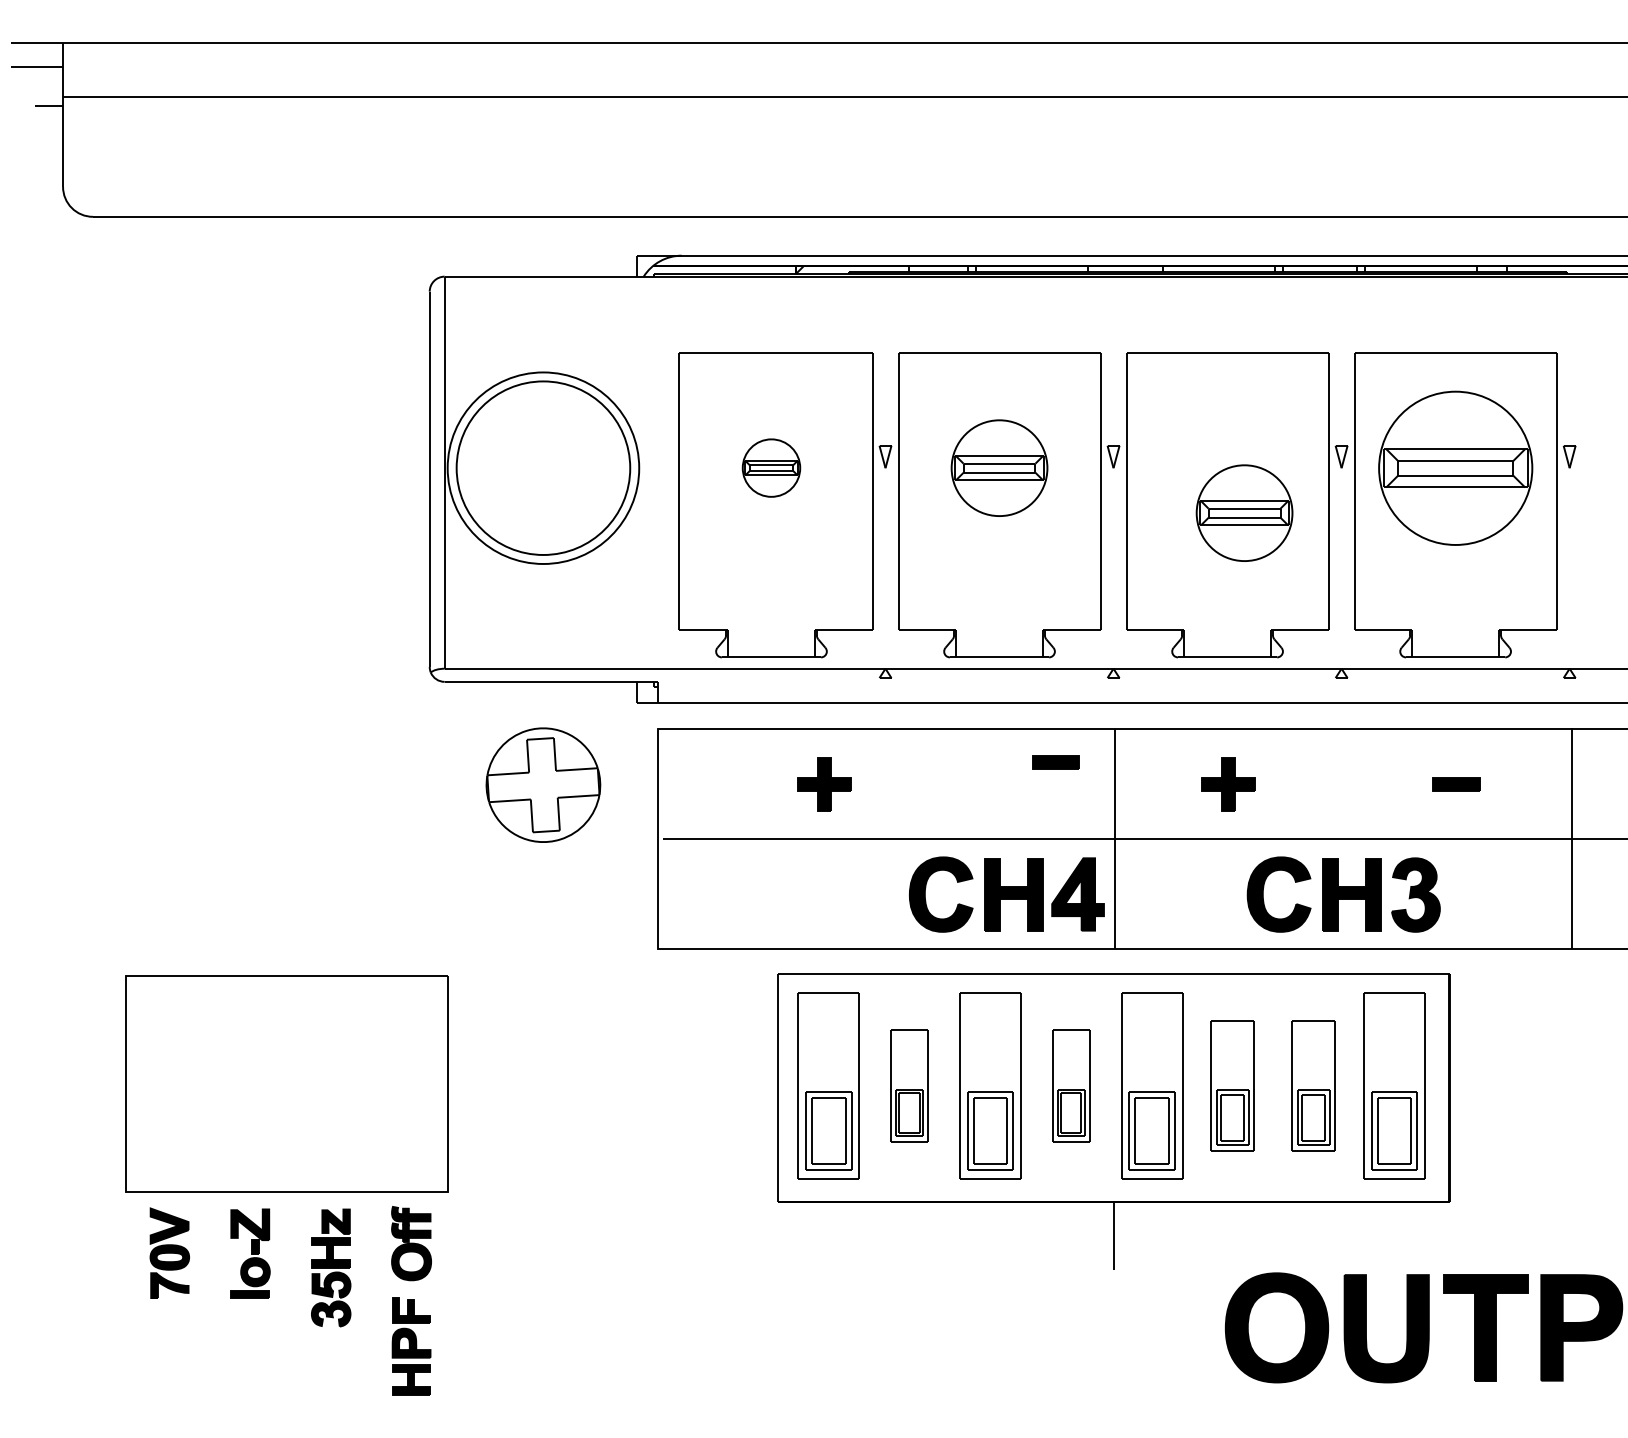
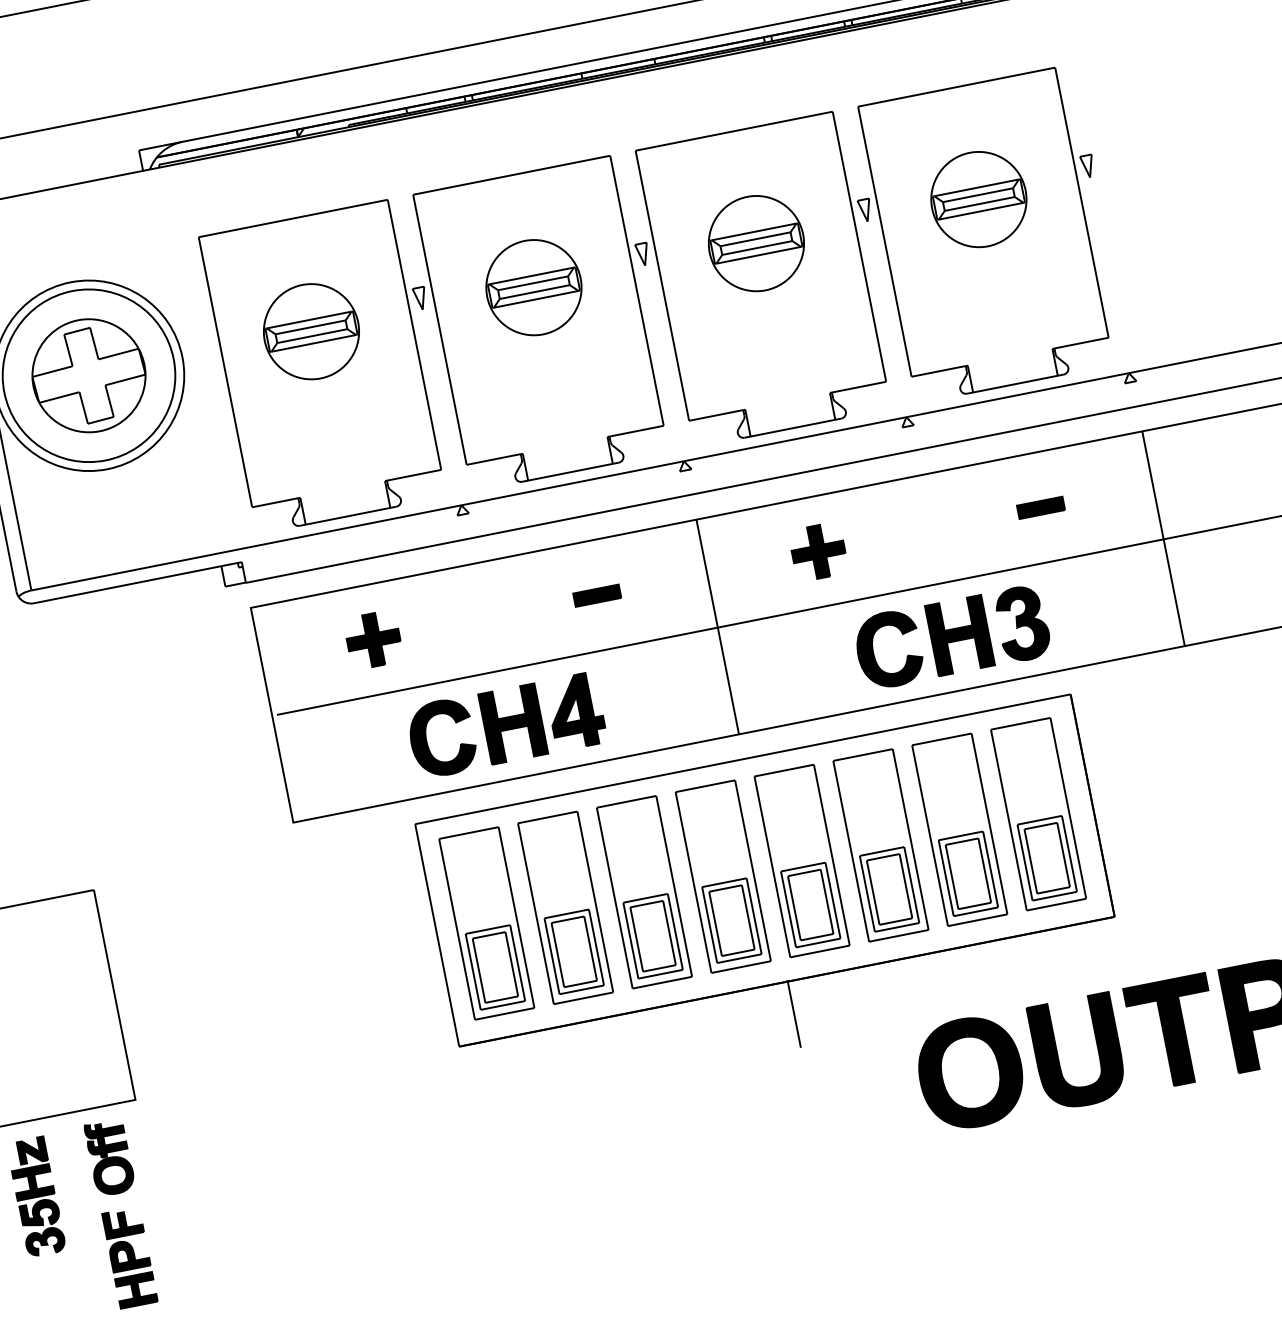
part: (771, 467) -> (311, 331), size x1.67
part: (1455, 467) -> (978, 198), size x0.62
part: (1244, 512) -> (756, 242), moved
part: (1055, 762) -> (596, 595), moved
part: (543, 784) -> (88, 375), moved
part: (824, 784) -> (373, 640), moved
part: (1006, 894) -> (506, 725), moved
part: (909, 1085) -> (565, 907), size x1.67
part: (1071, 1085) -> (723, 875), size x1.67
part: (1232, 1085) -> (880, 844), size x1.43
part: (1313, 1085) -> (959, 829), size x1.43

